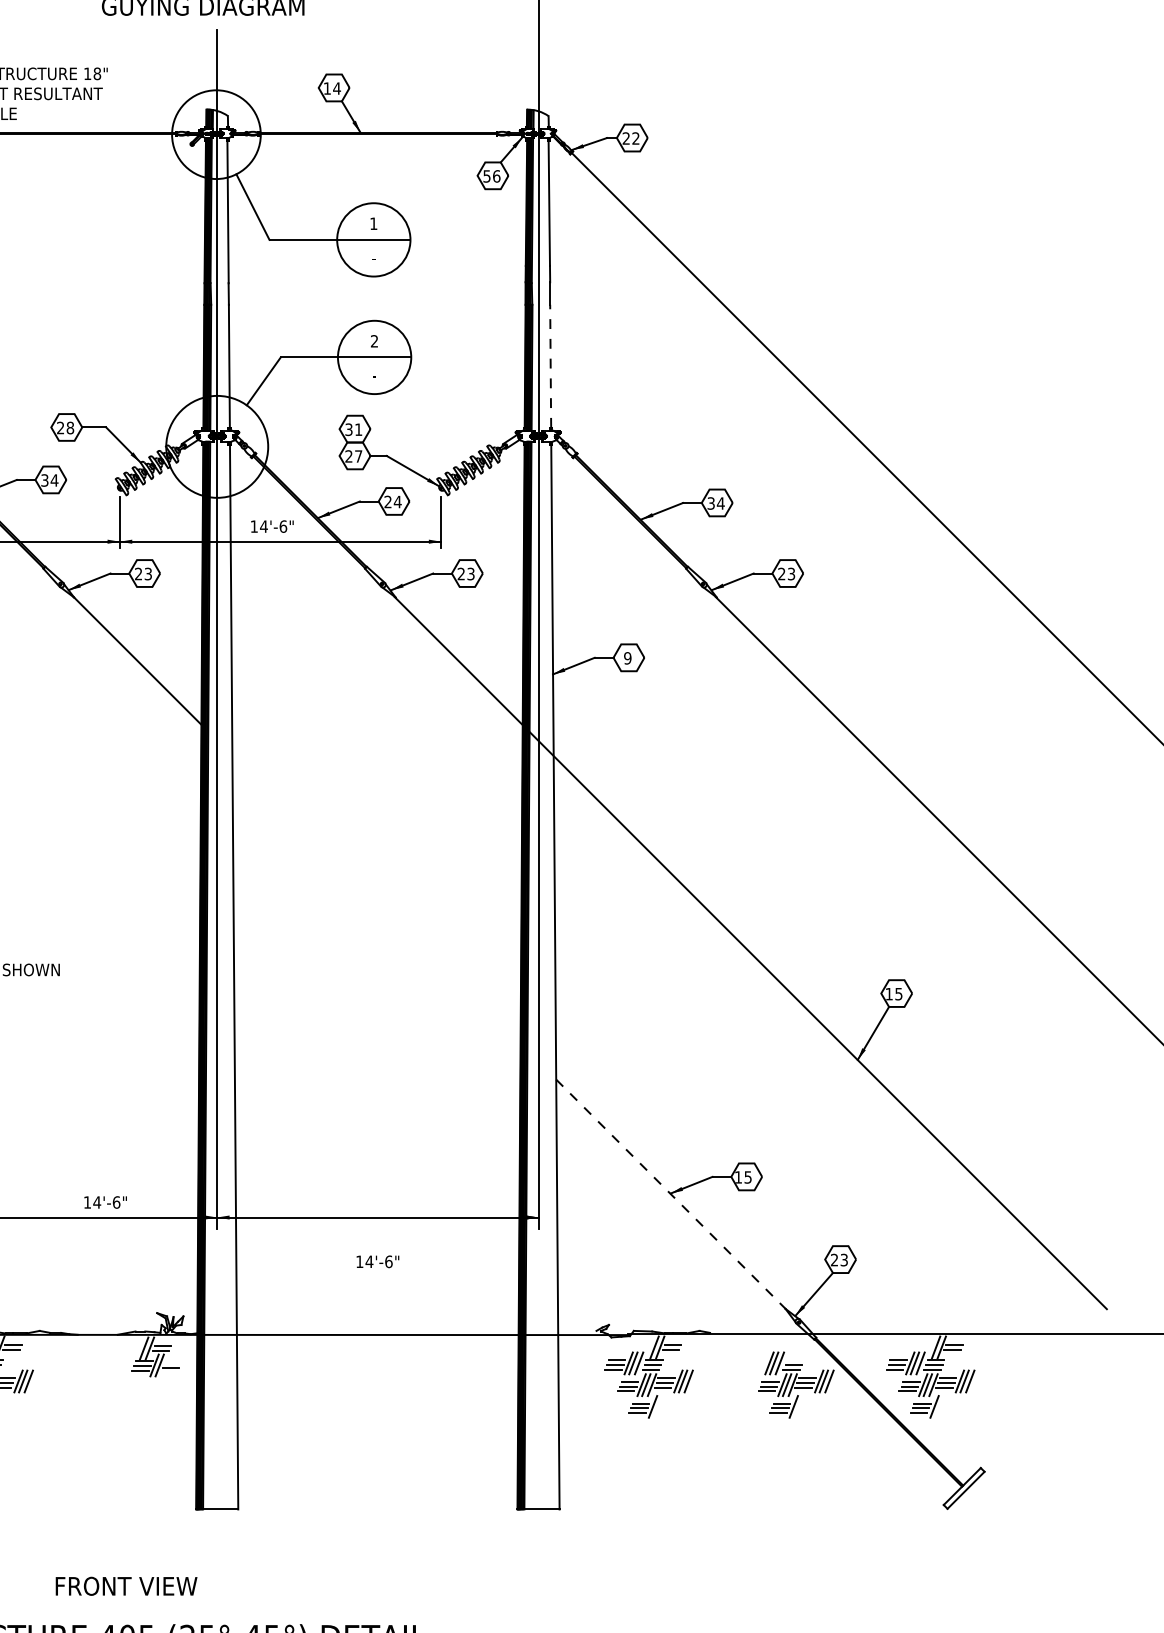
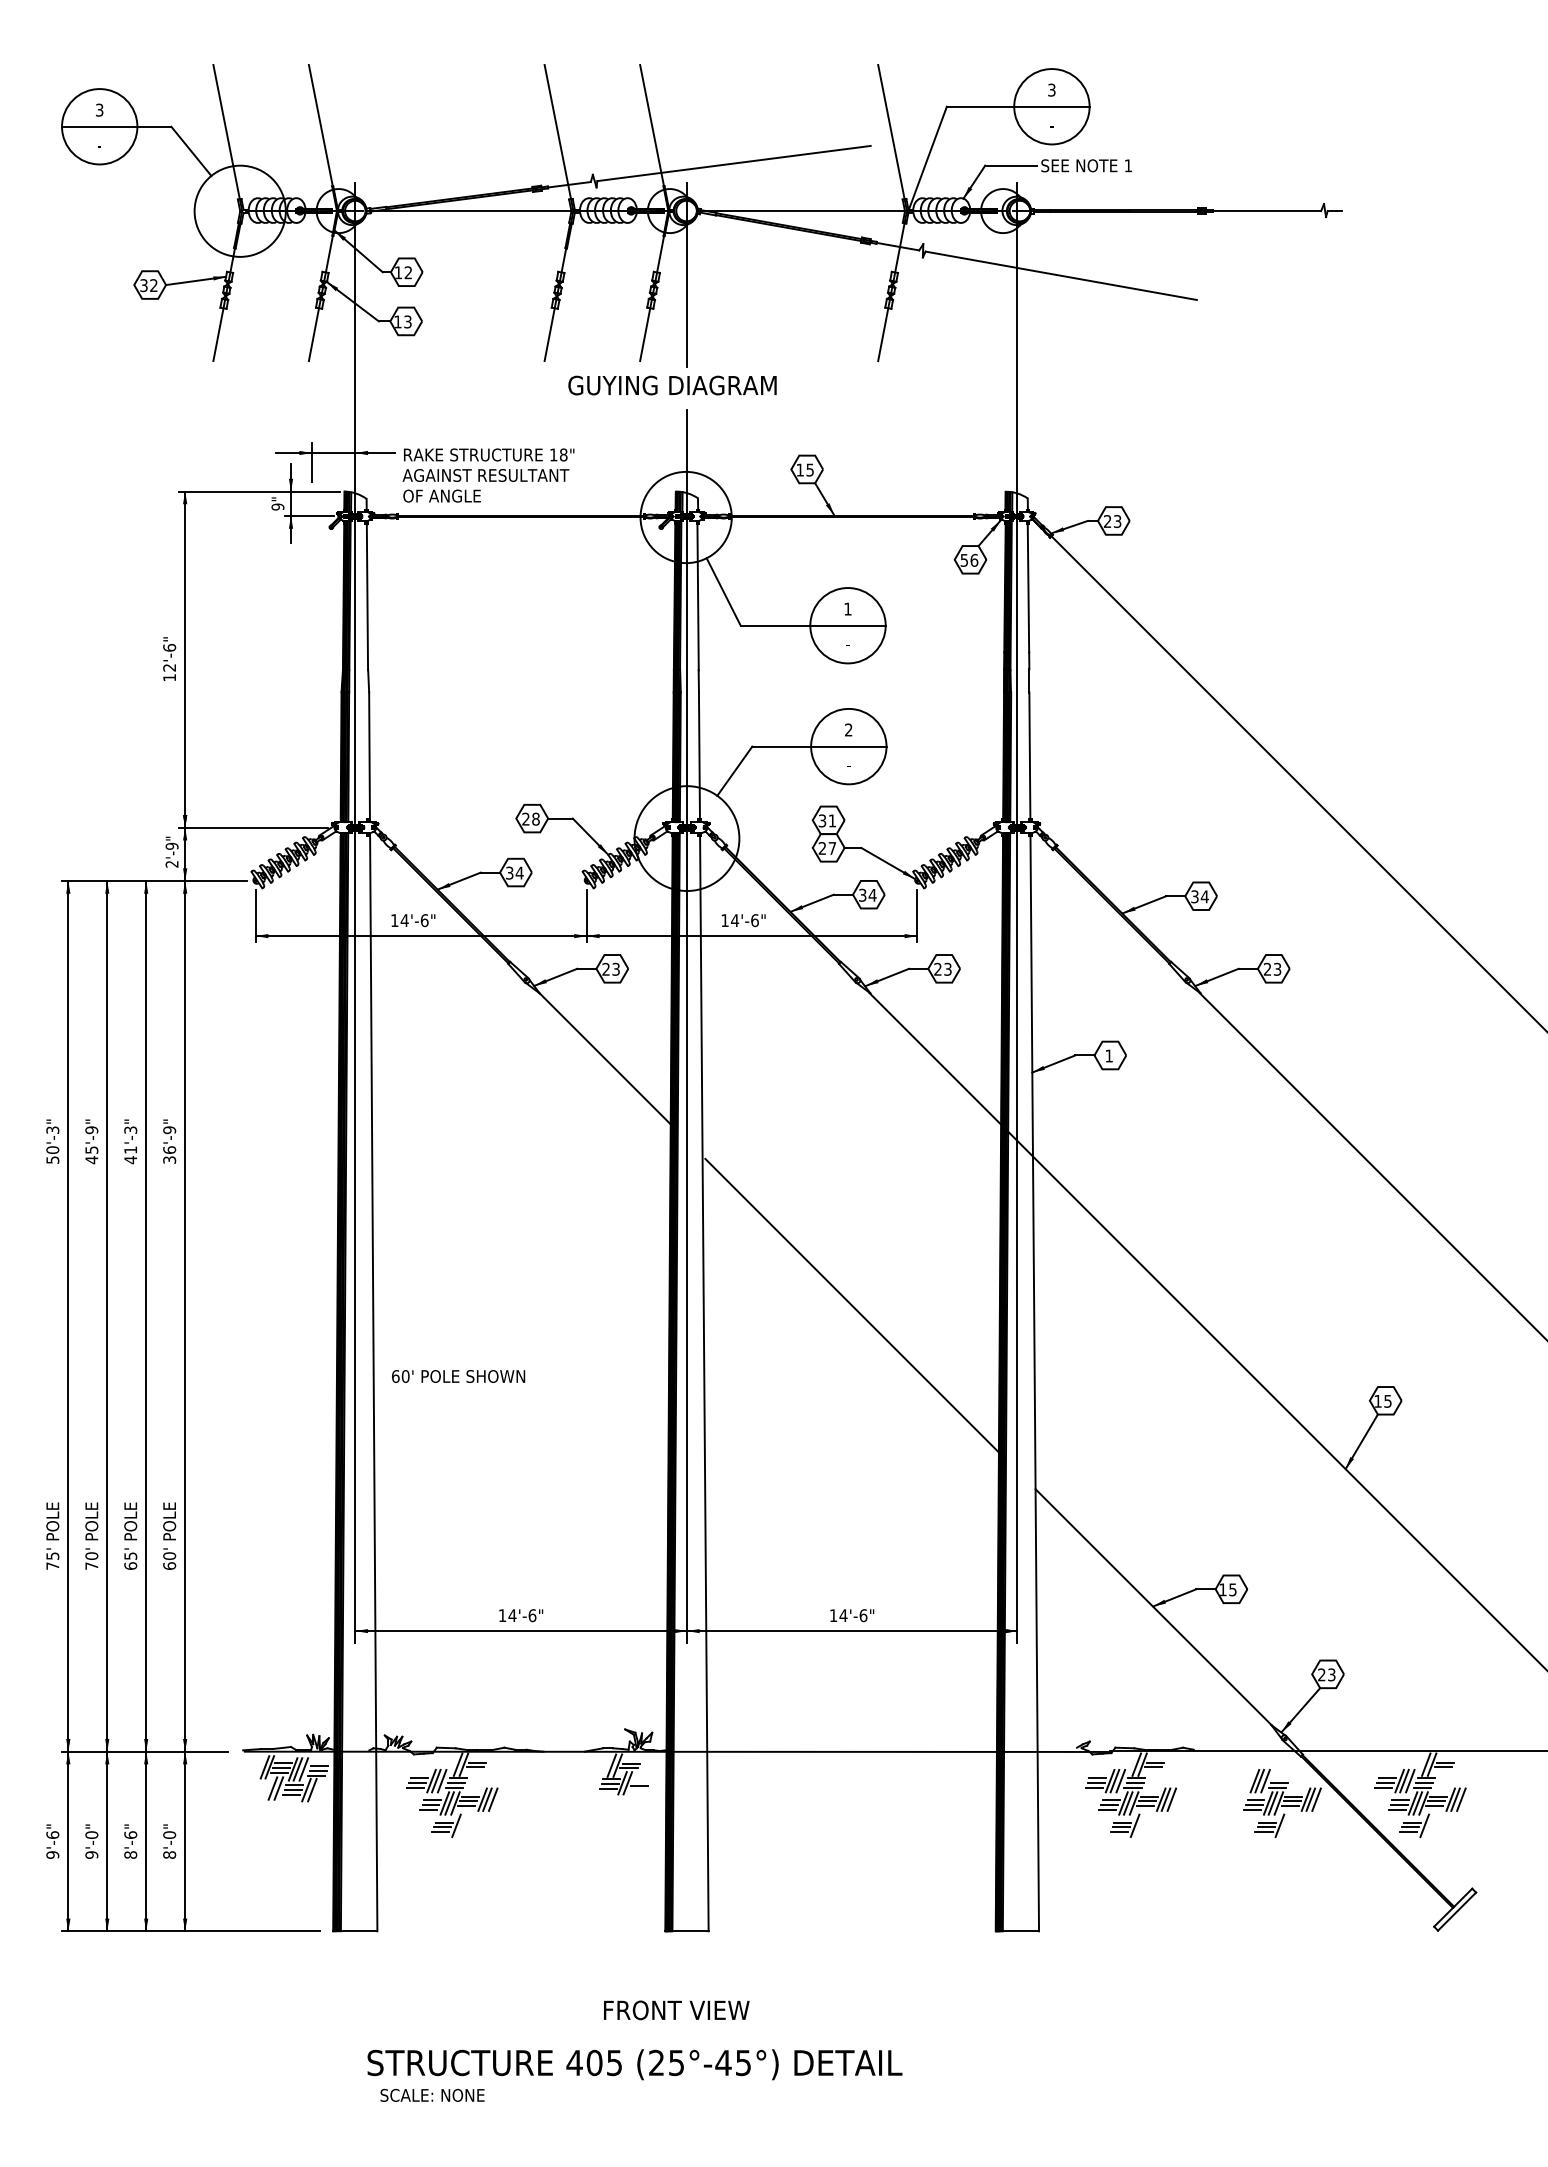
text: (337, 87) -> (810, 469), 14 -> 15
text: (635, 138) -> (1117, 521), 22 -> 23
line: (550, 366) -> (1029, 755), dashed -> solid
text: (387, 502) -> (862, 895), 24 -> 34
text: (628, 657) -> (1109, 1055), 9 -> 1
line: (377, 900) -> (851, 1305), added
line: (671, 1194) -> (1154, 1607), dashed -> solid
text: (105, 1202) -> (521, 1615), moved
text: (378, 1261) -> (852, 1615), moved
text: (126, 1586) -> (676, 2010), moved

